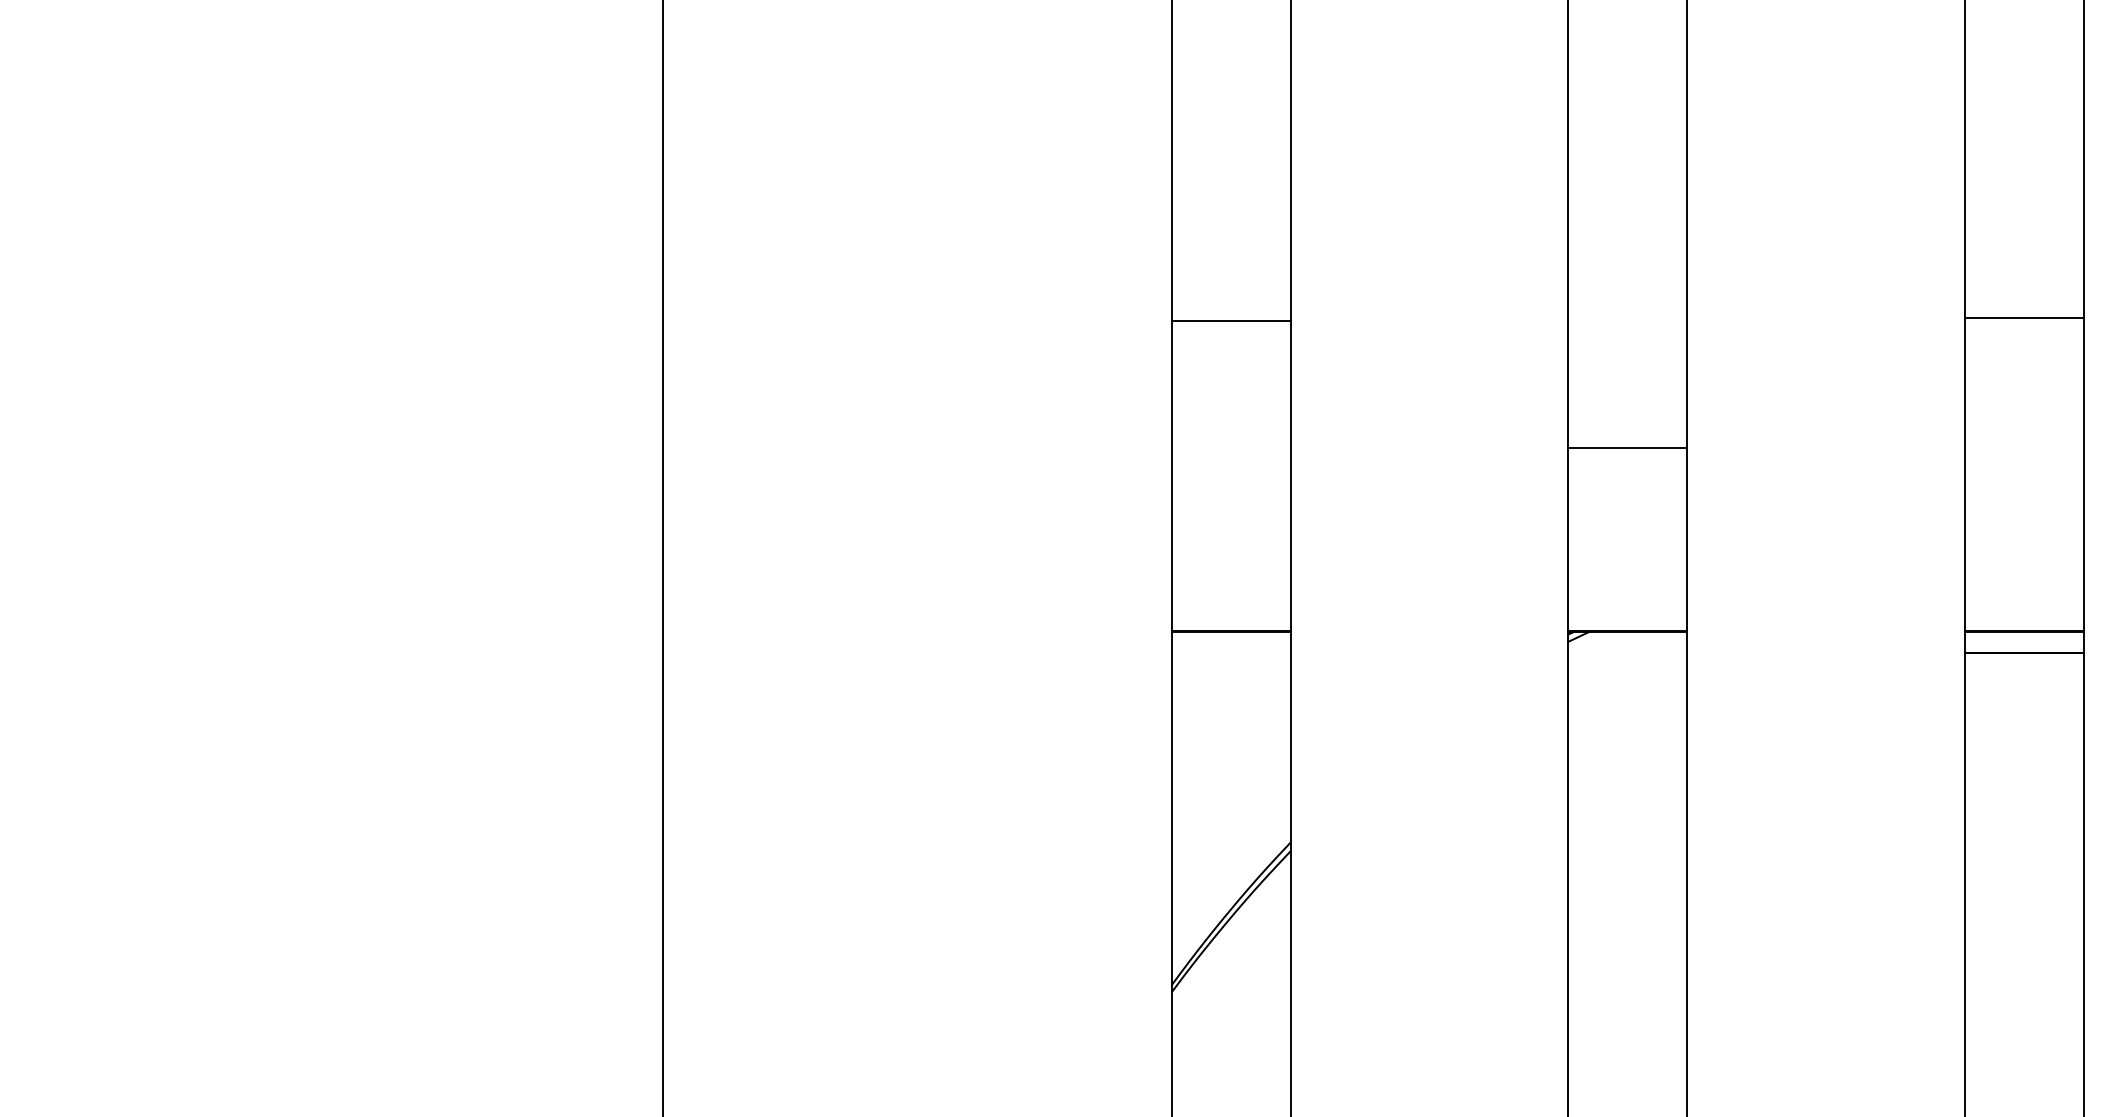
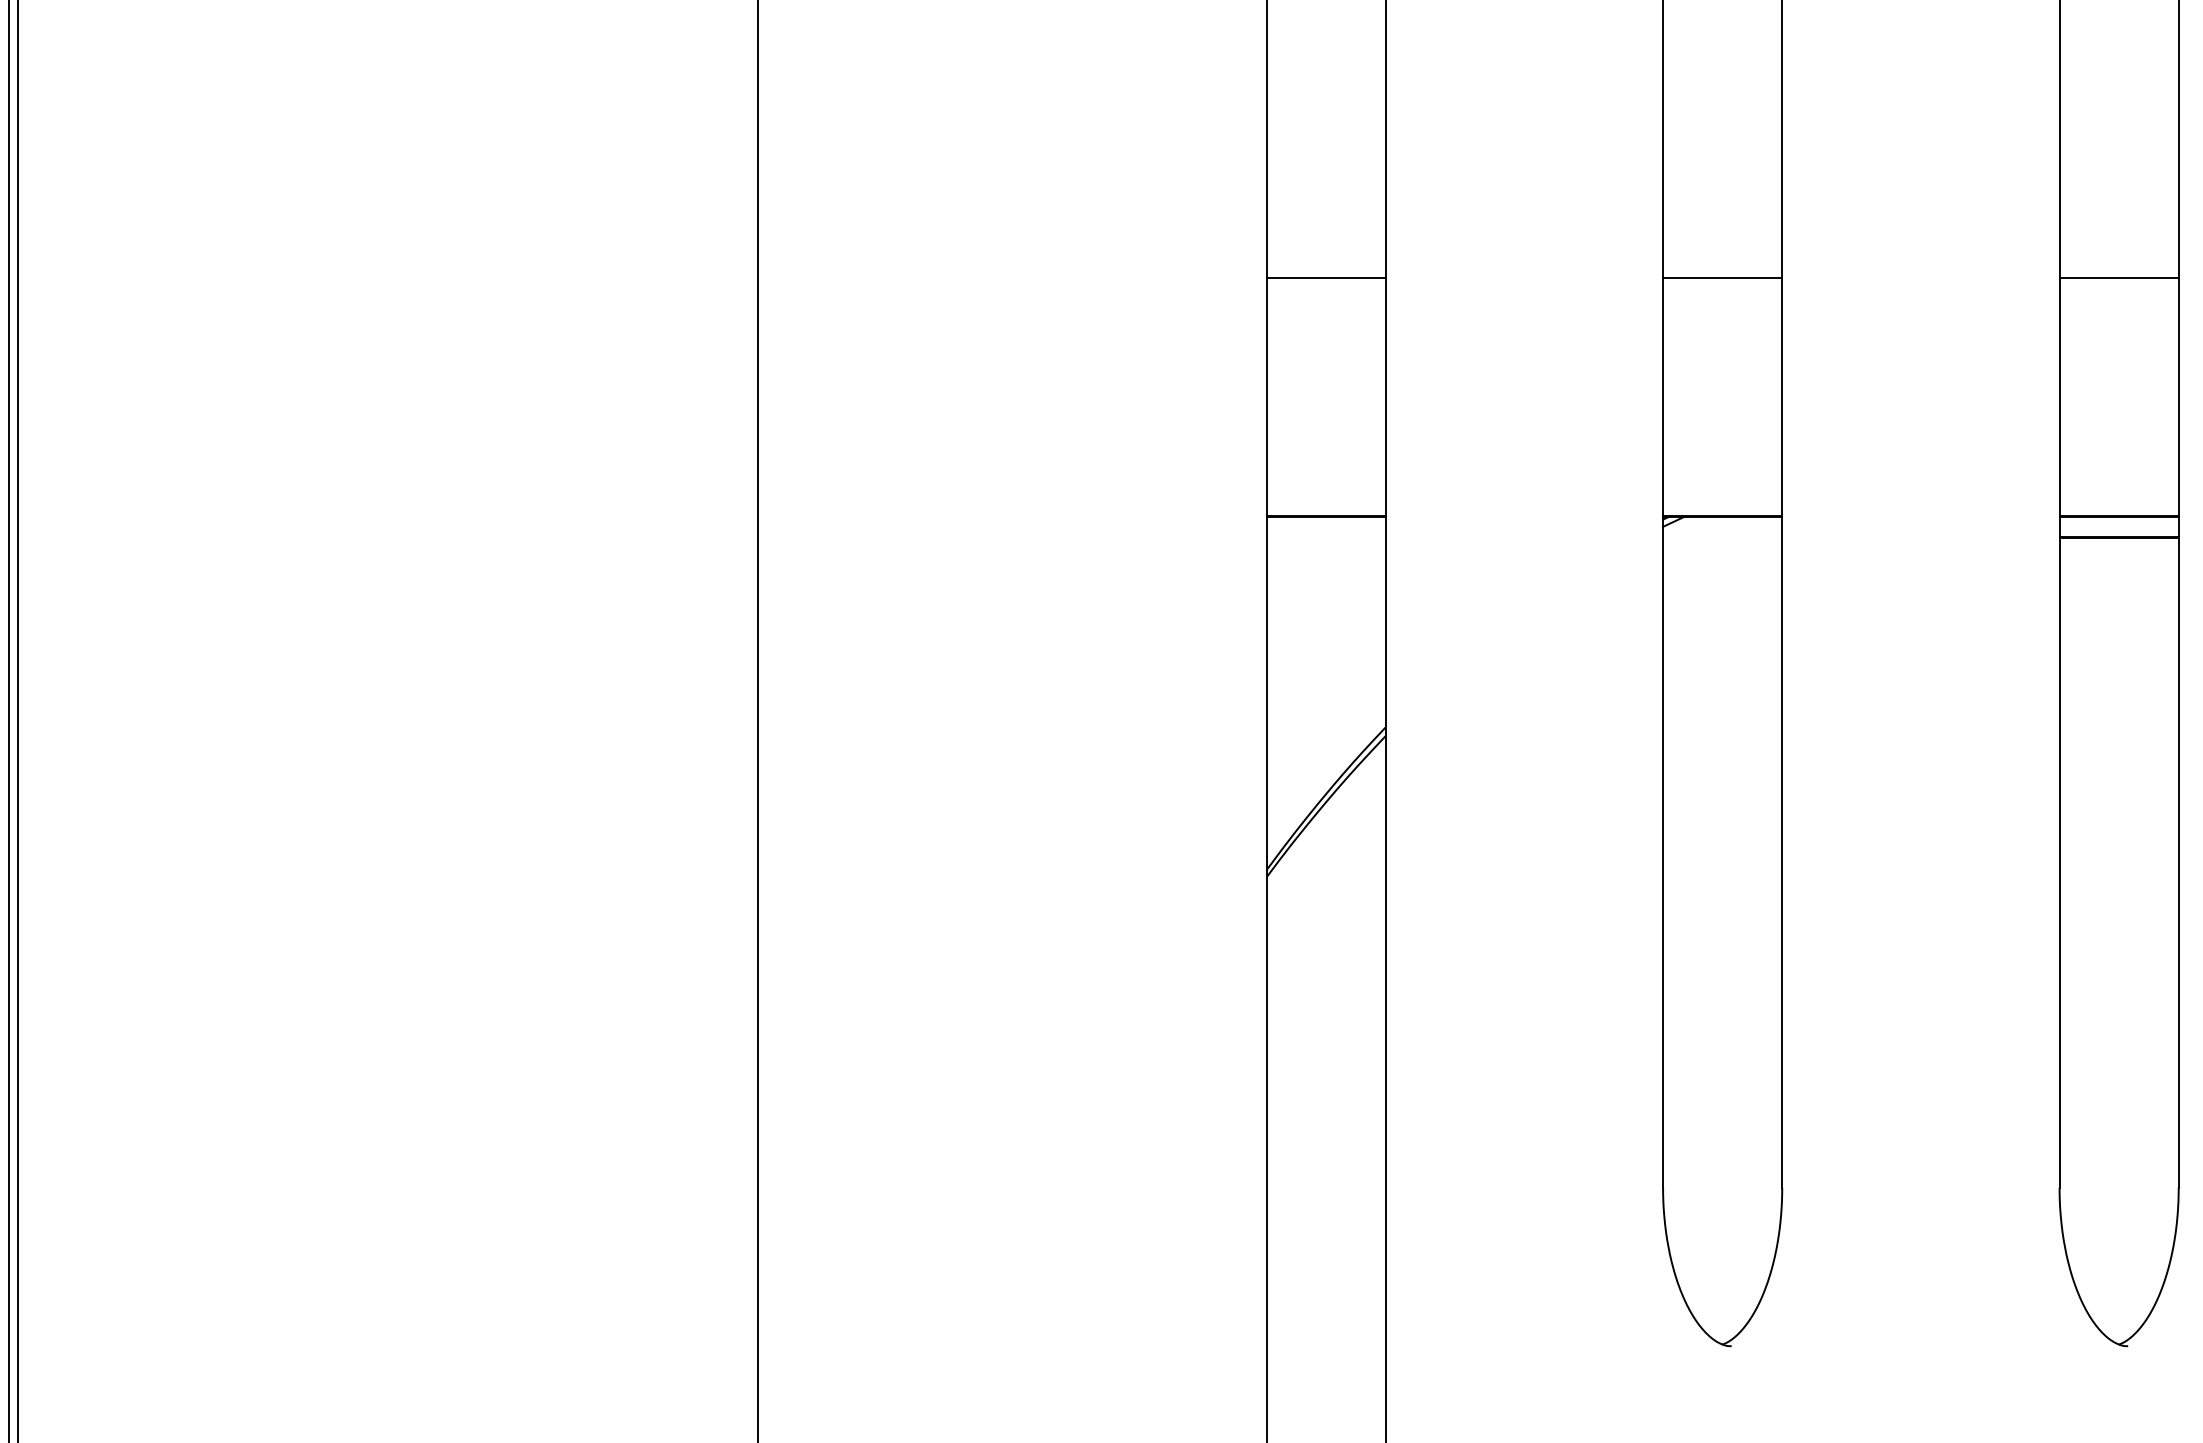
line: (2023, 318) -> (2118, 278), moved
line: (1230, 321) -> (1325, 278), moved
line: (1627, 448) -> (1722, 278), moved

